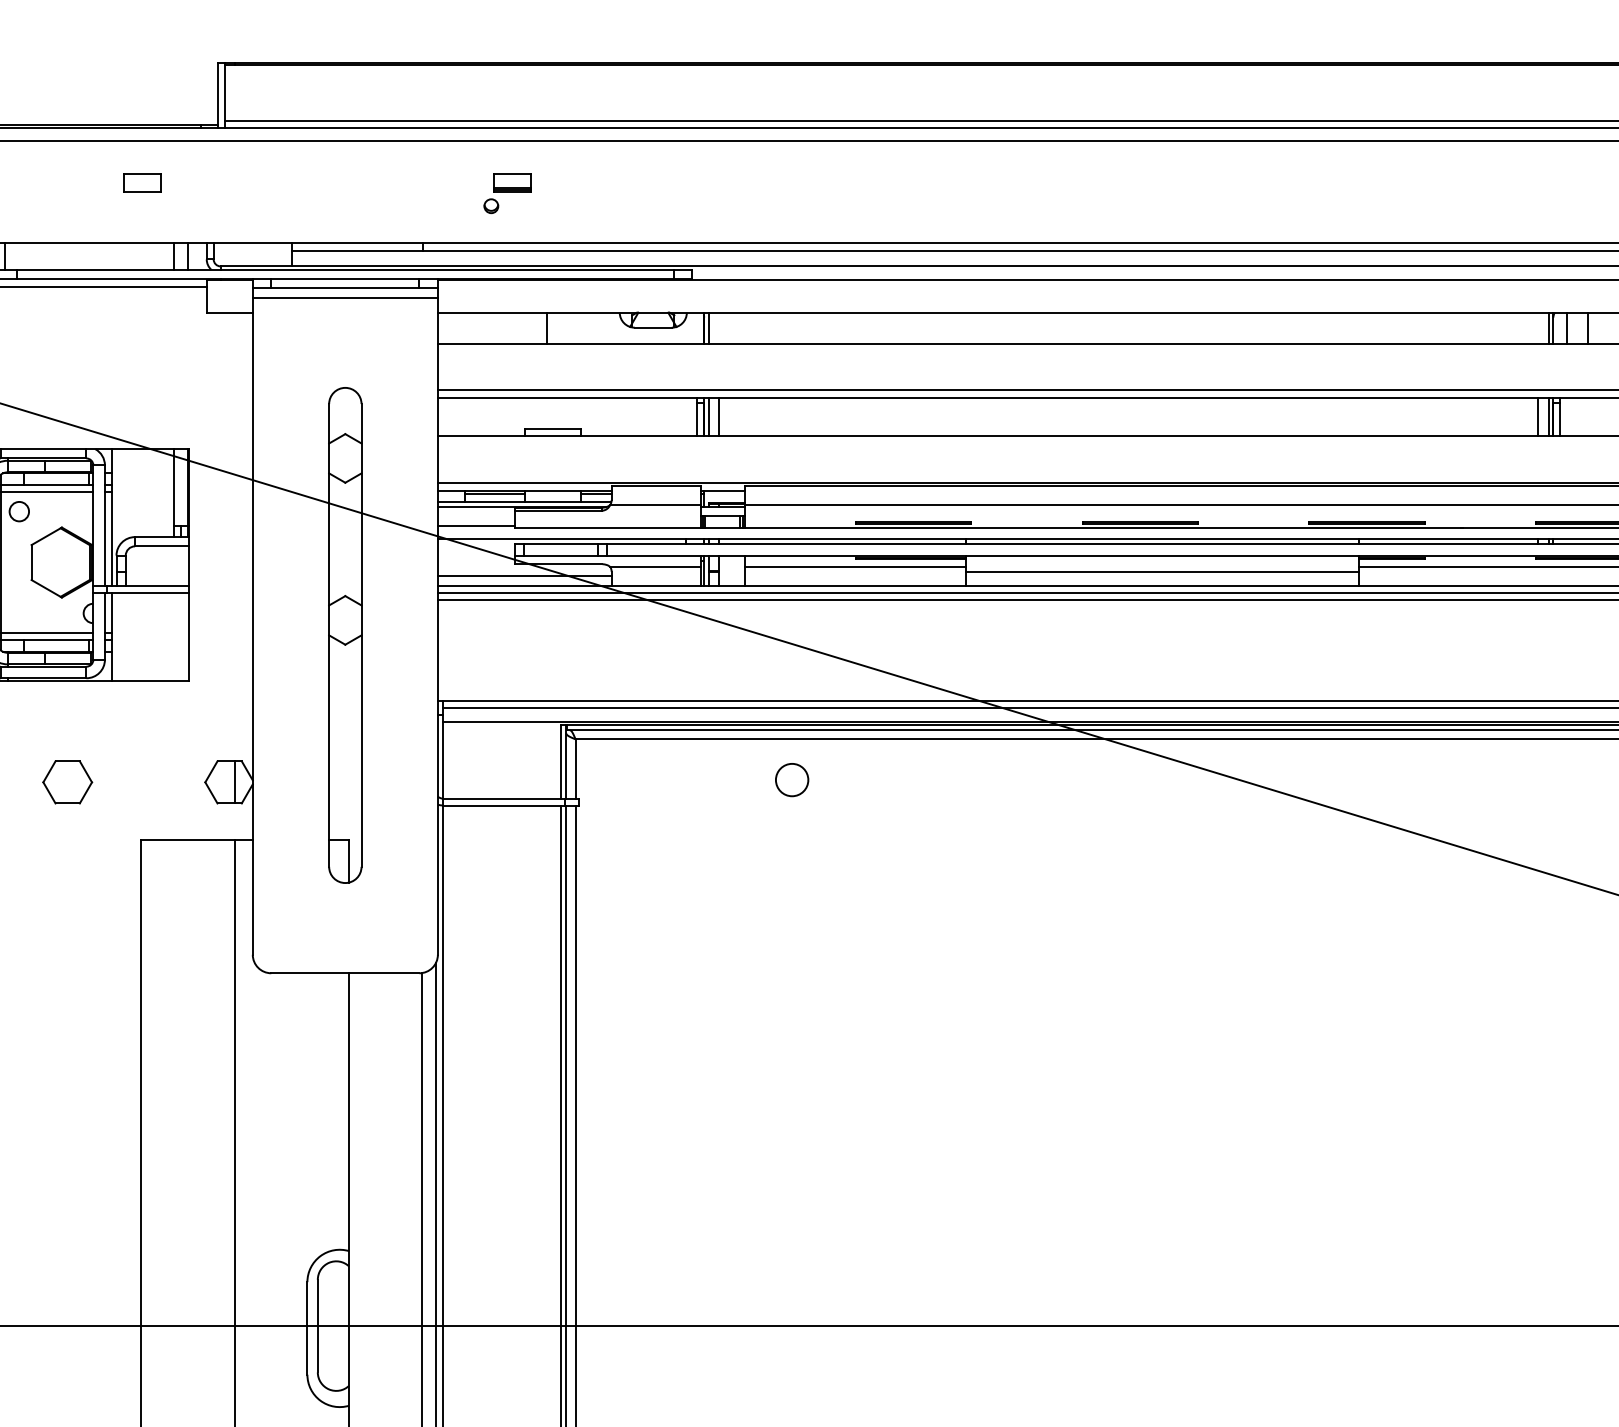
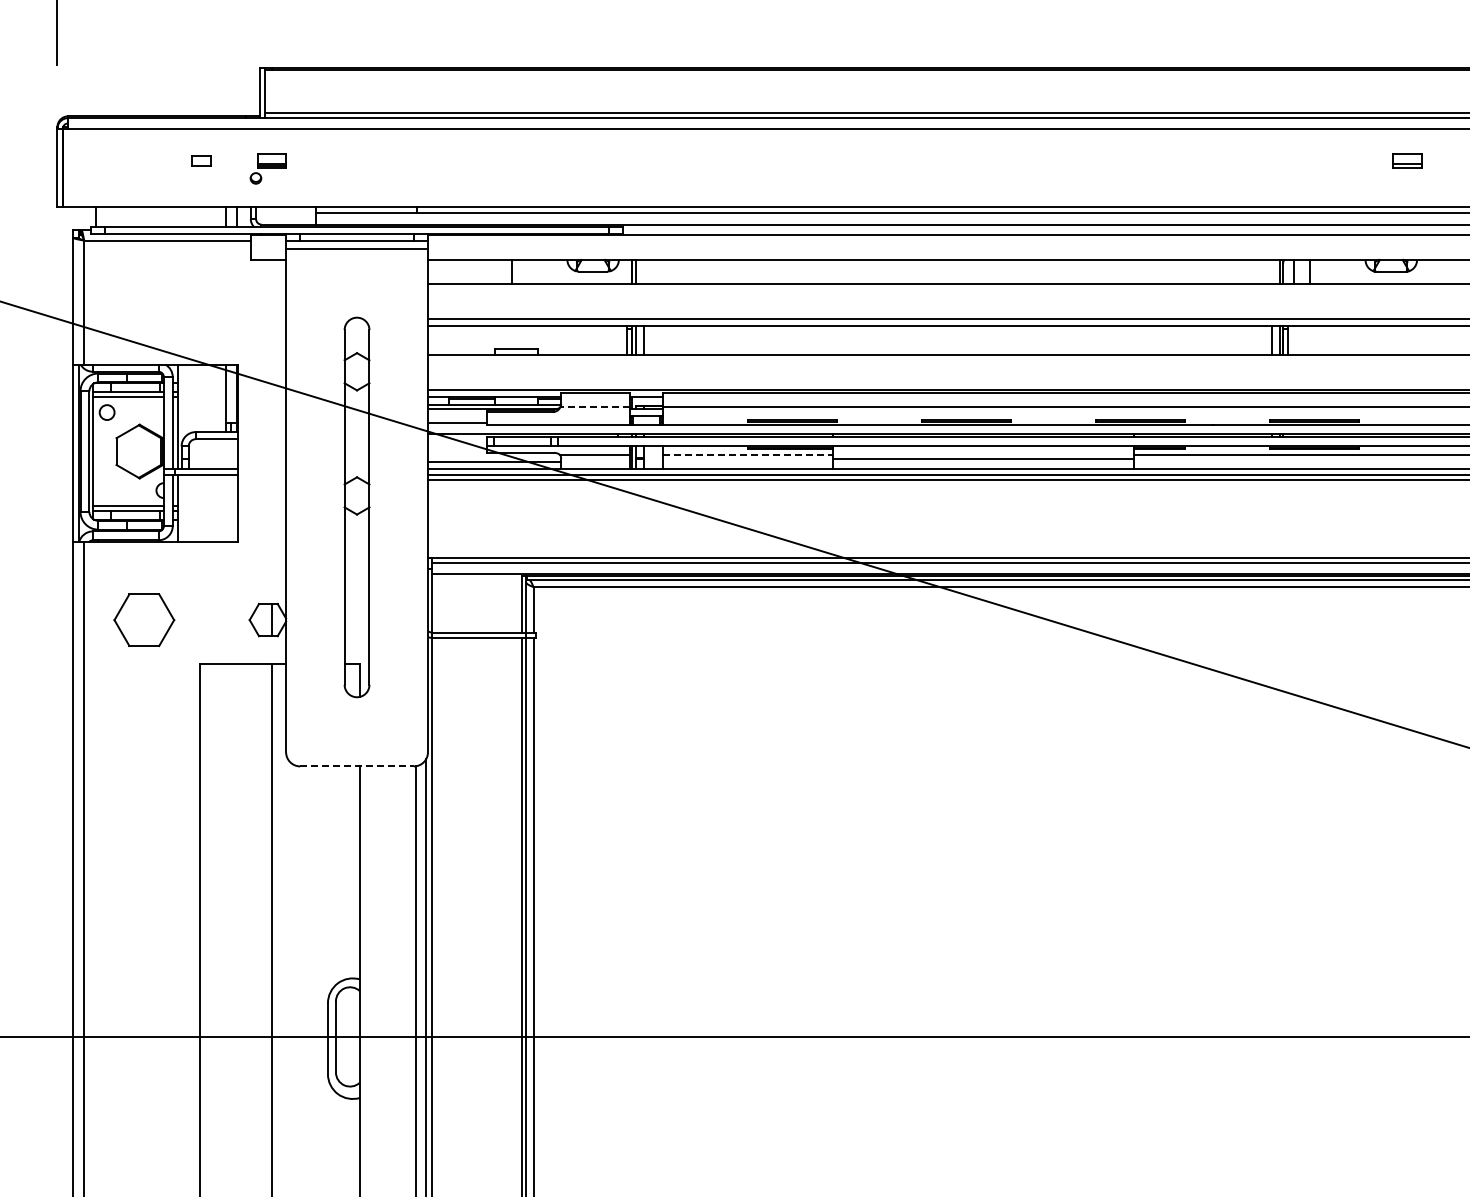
part: (142, 182) -> (201, 160), size x0.7
part: (506, 193) -> (267, 168), moved
line: (655, 505) -> (594, 407), solid -> dashed
line: (854, 567) -> (747, 455), solid -> dashed
circle: (792, 780) -> (699, 618), removed
part: (66, 781) -> (143, 619), size x1.6
line: (345, 973) -> (357, 766), solid -> dashed

